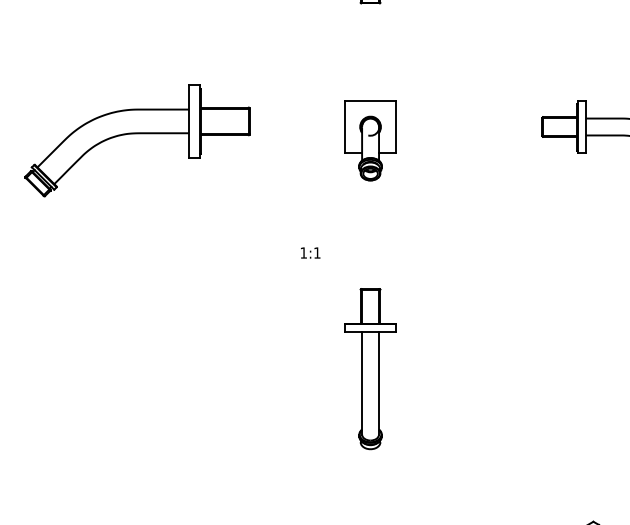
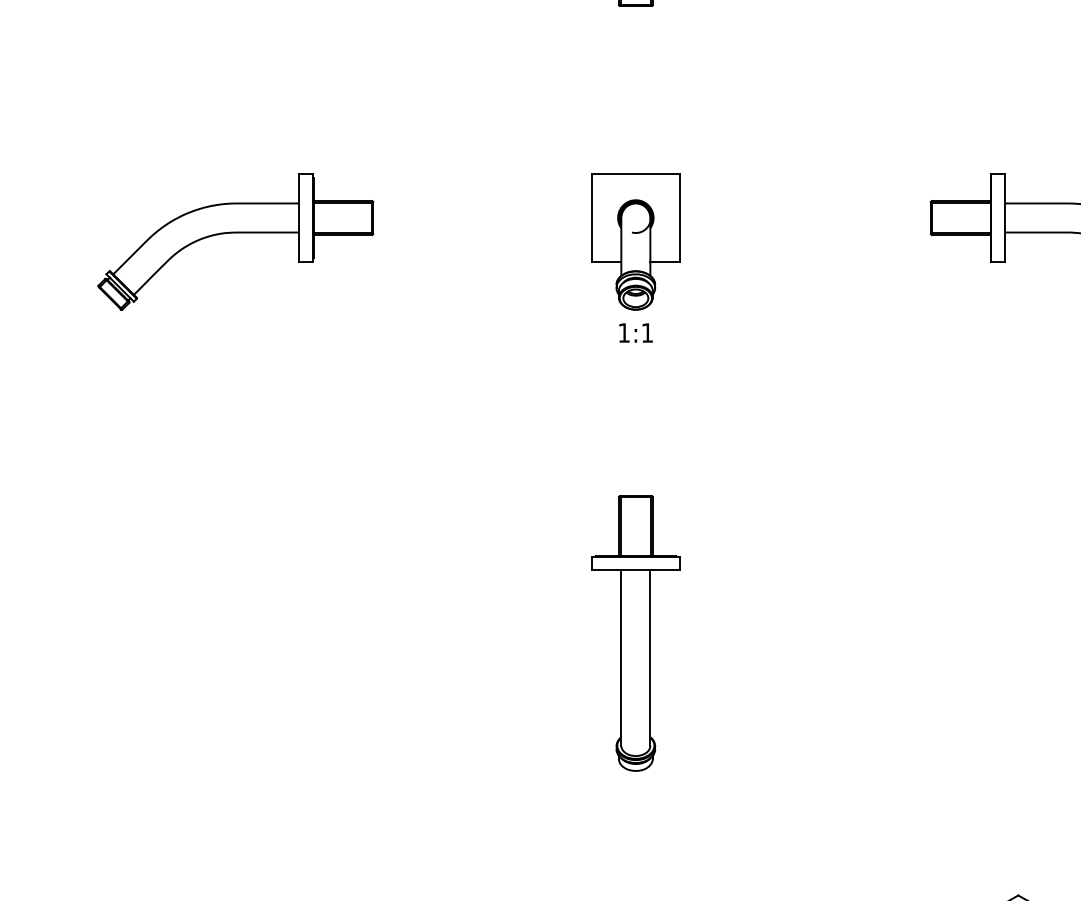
part: (137, 140) -> (235, 241), size x0.71
text: (310, 252) -> (635, 332), moved

